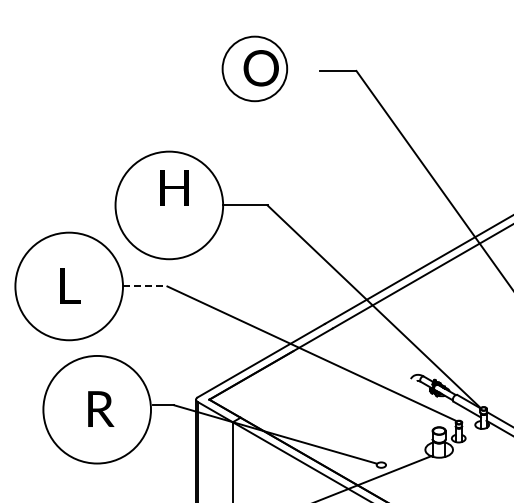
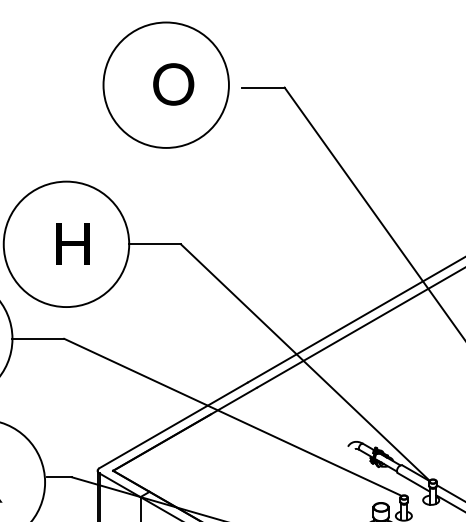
circle: (254, 68) -> (165, 84), size x1.67
text: (174, 187) -> (72, 243), moved
line: (145, 286) -> (38, 338), dashed -> solid

